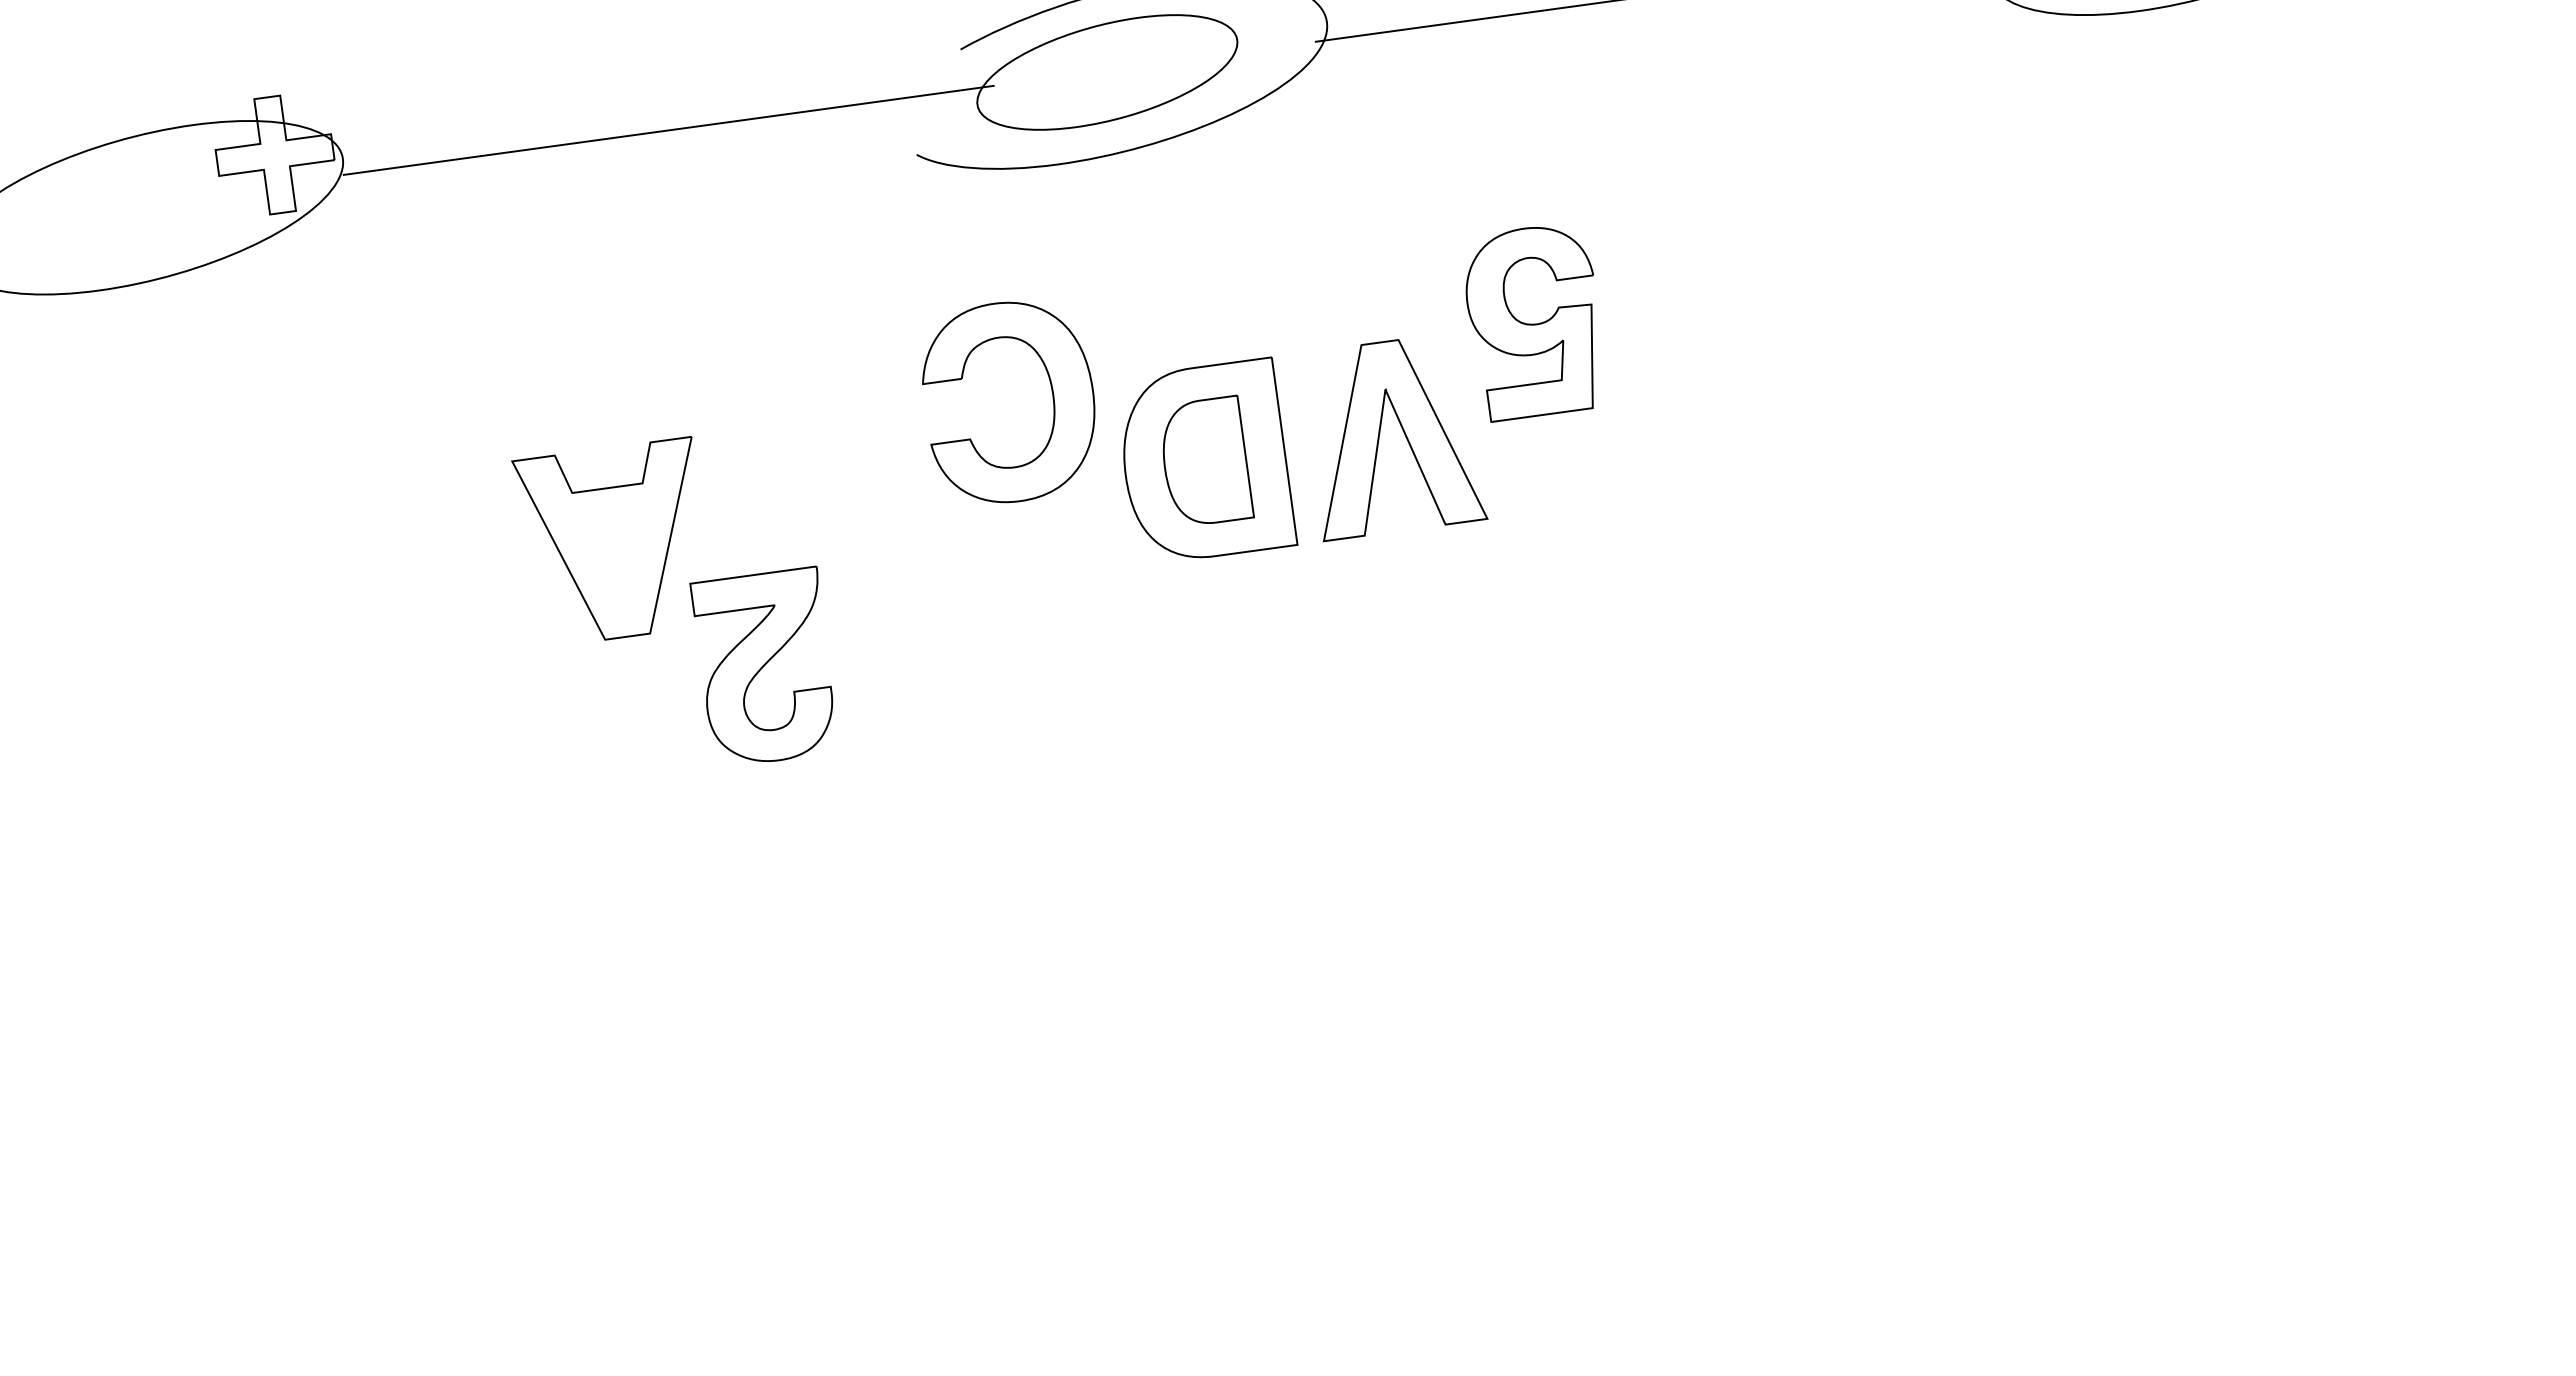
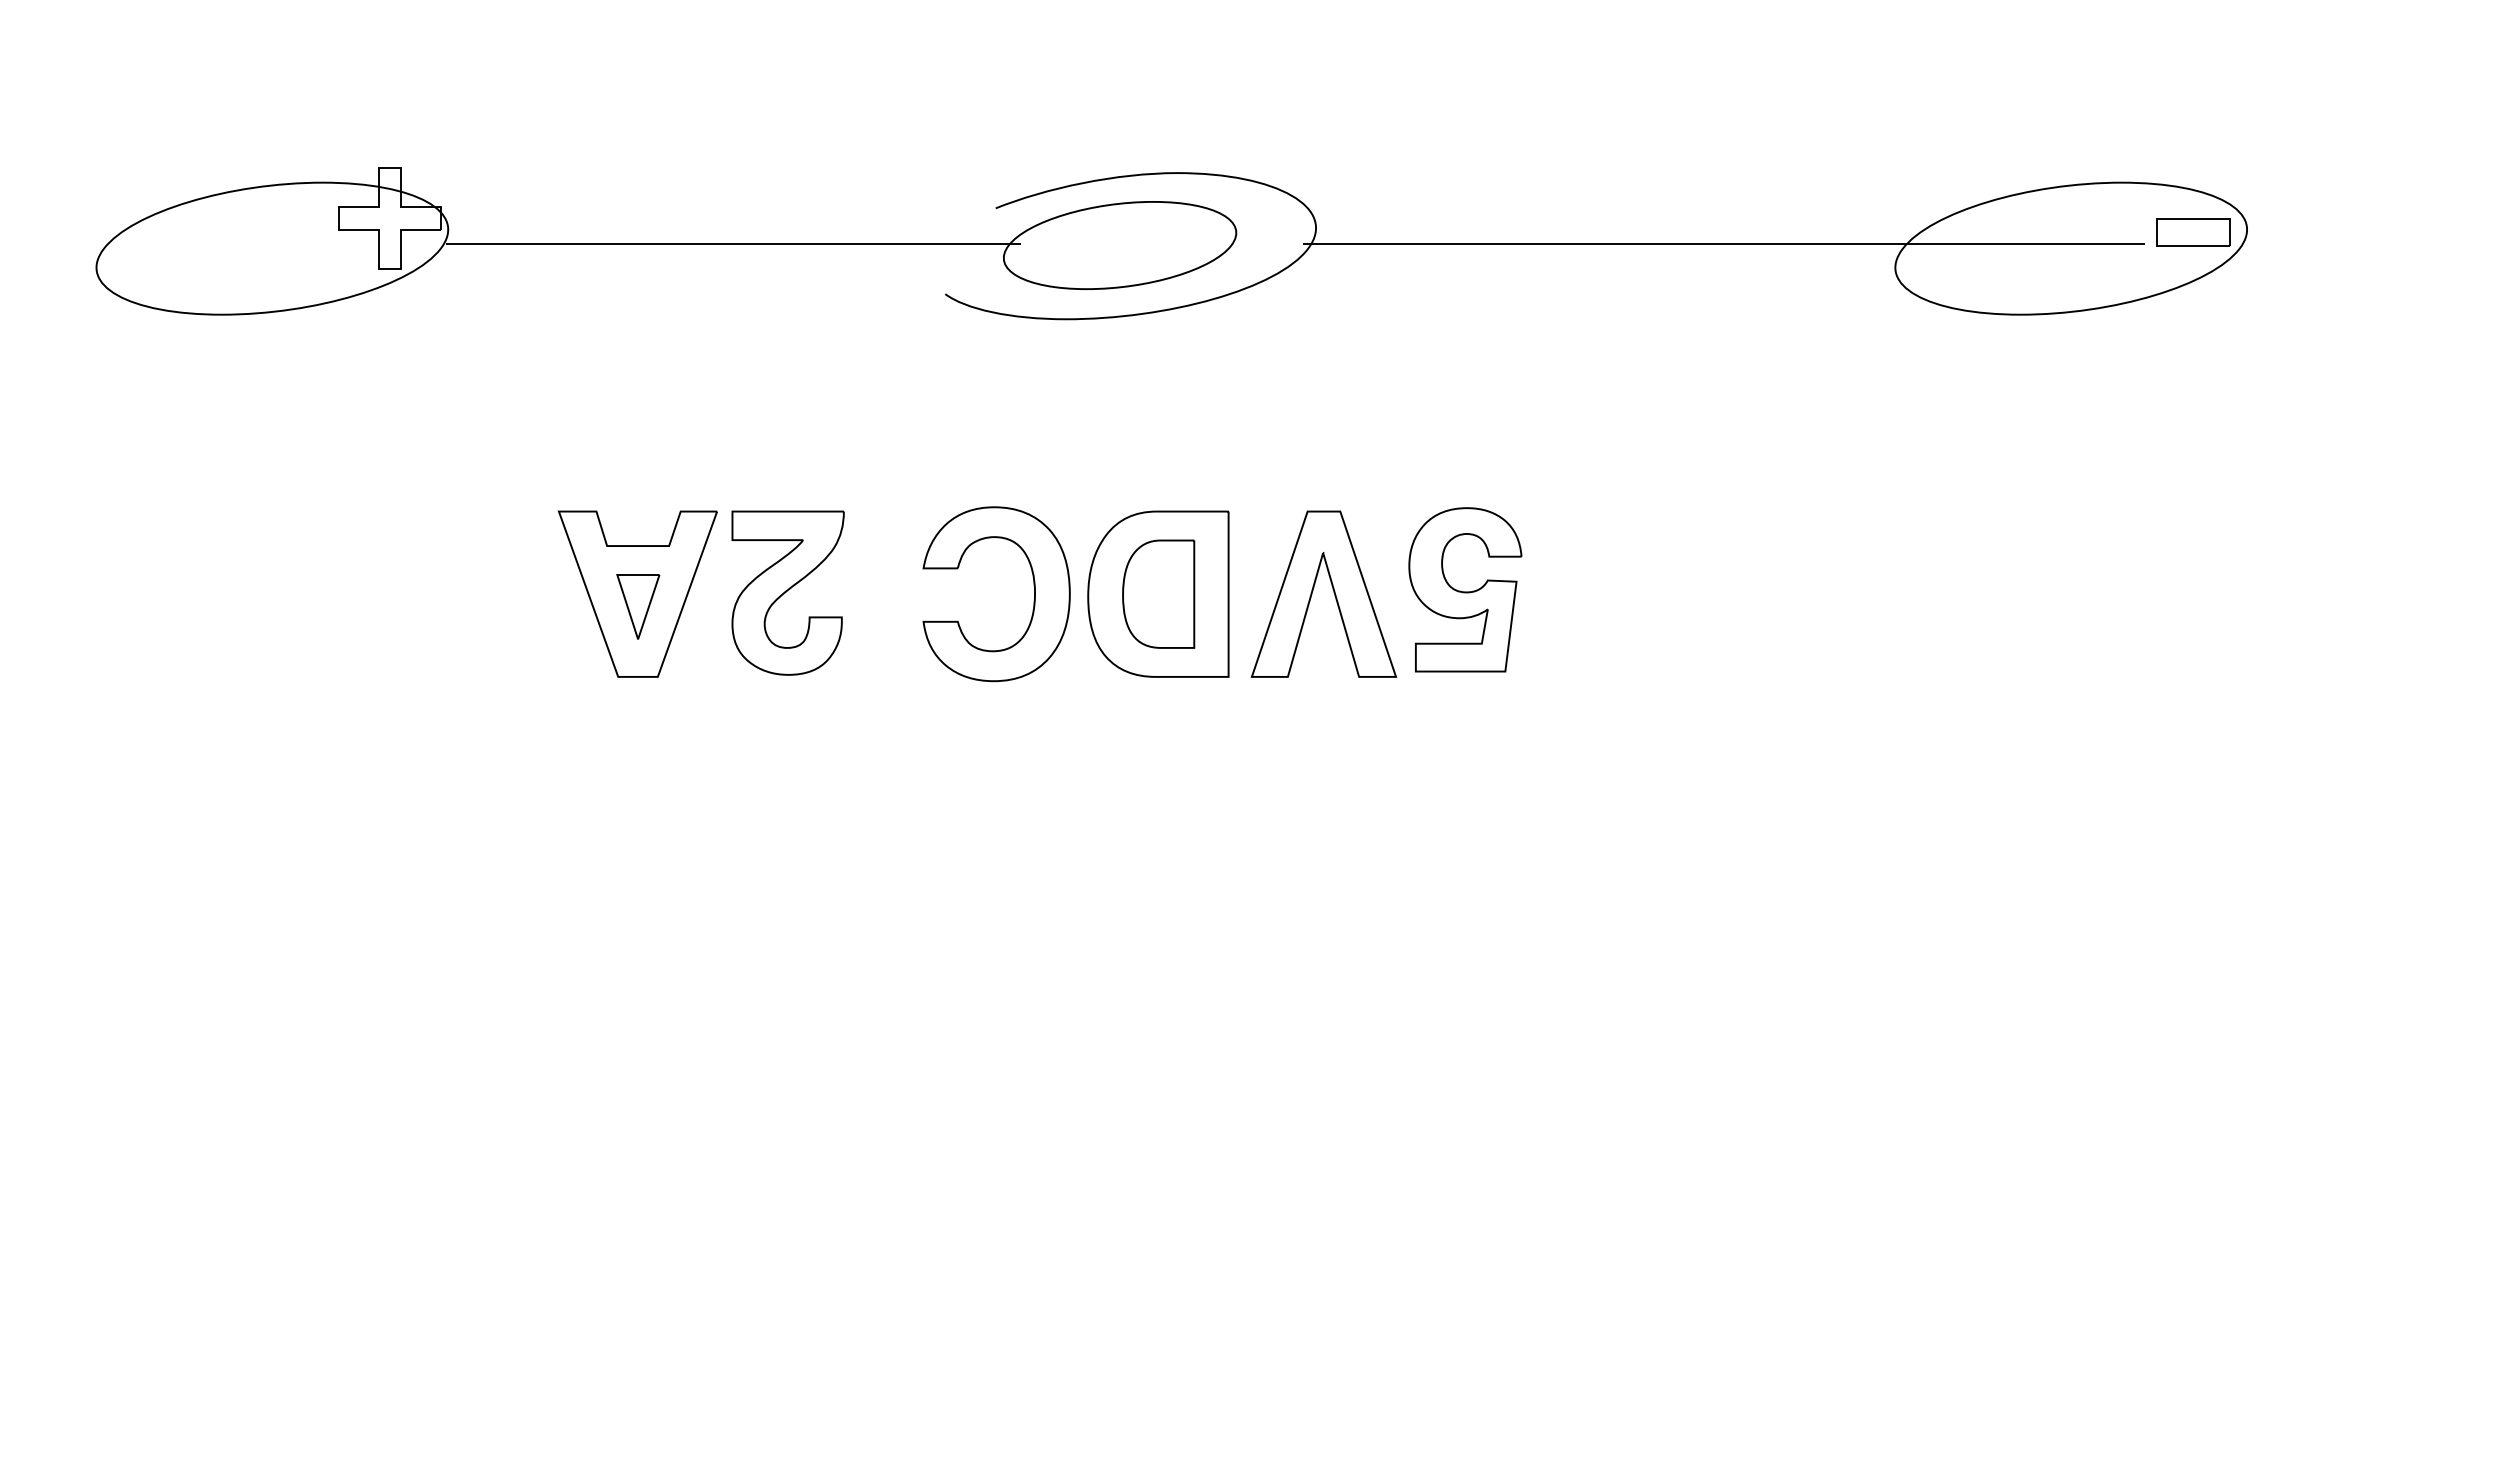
part: (1534, 321) -> (1465, 589), moved
part: (1052, 404) -> (1033, 601), moved
part: (617, 556) -> (638, 606), added
part: (765, 667) -> (787, 592), moved

